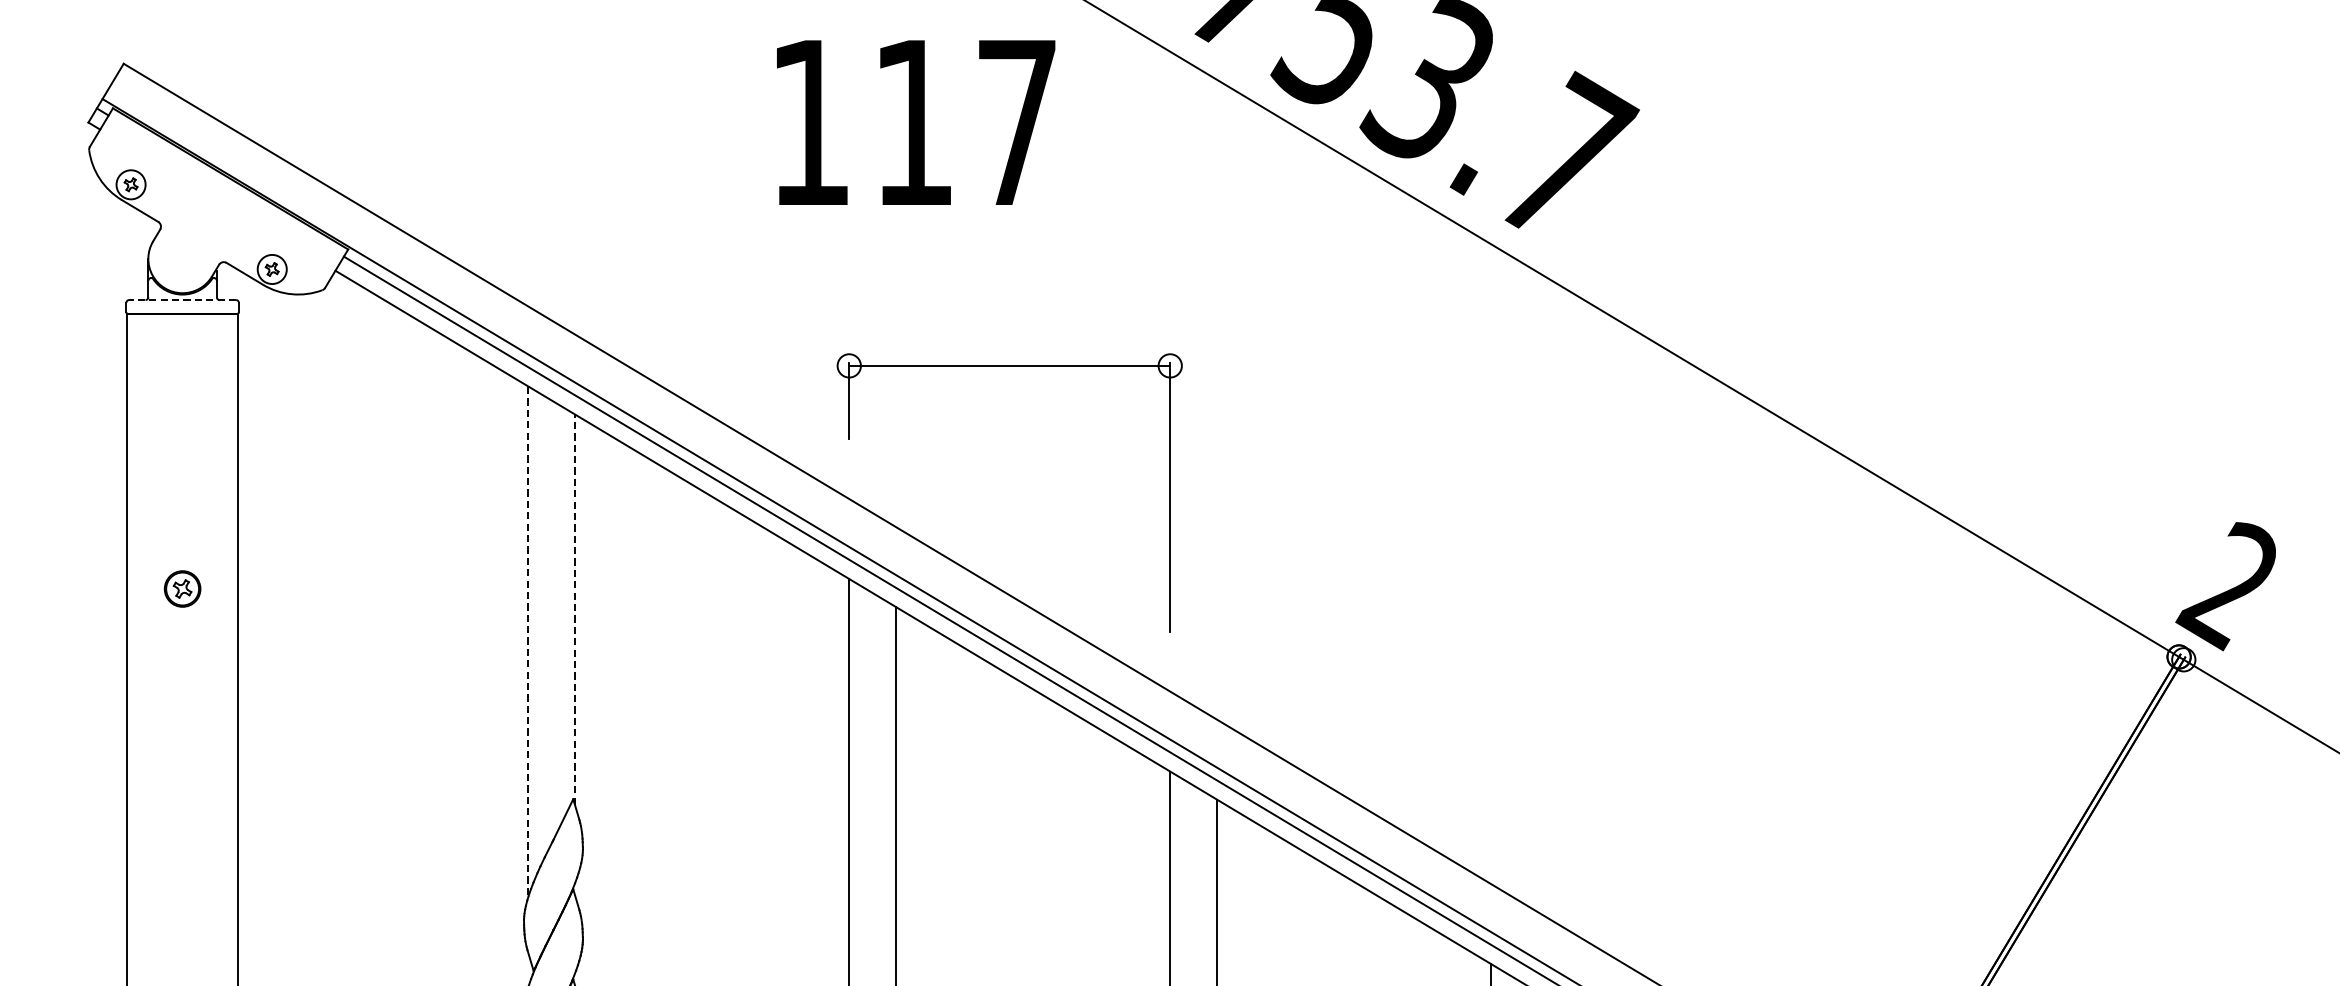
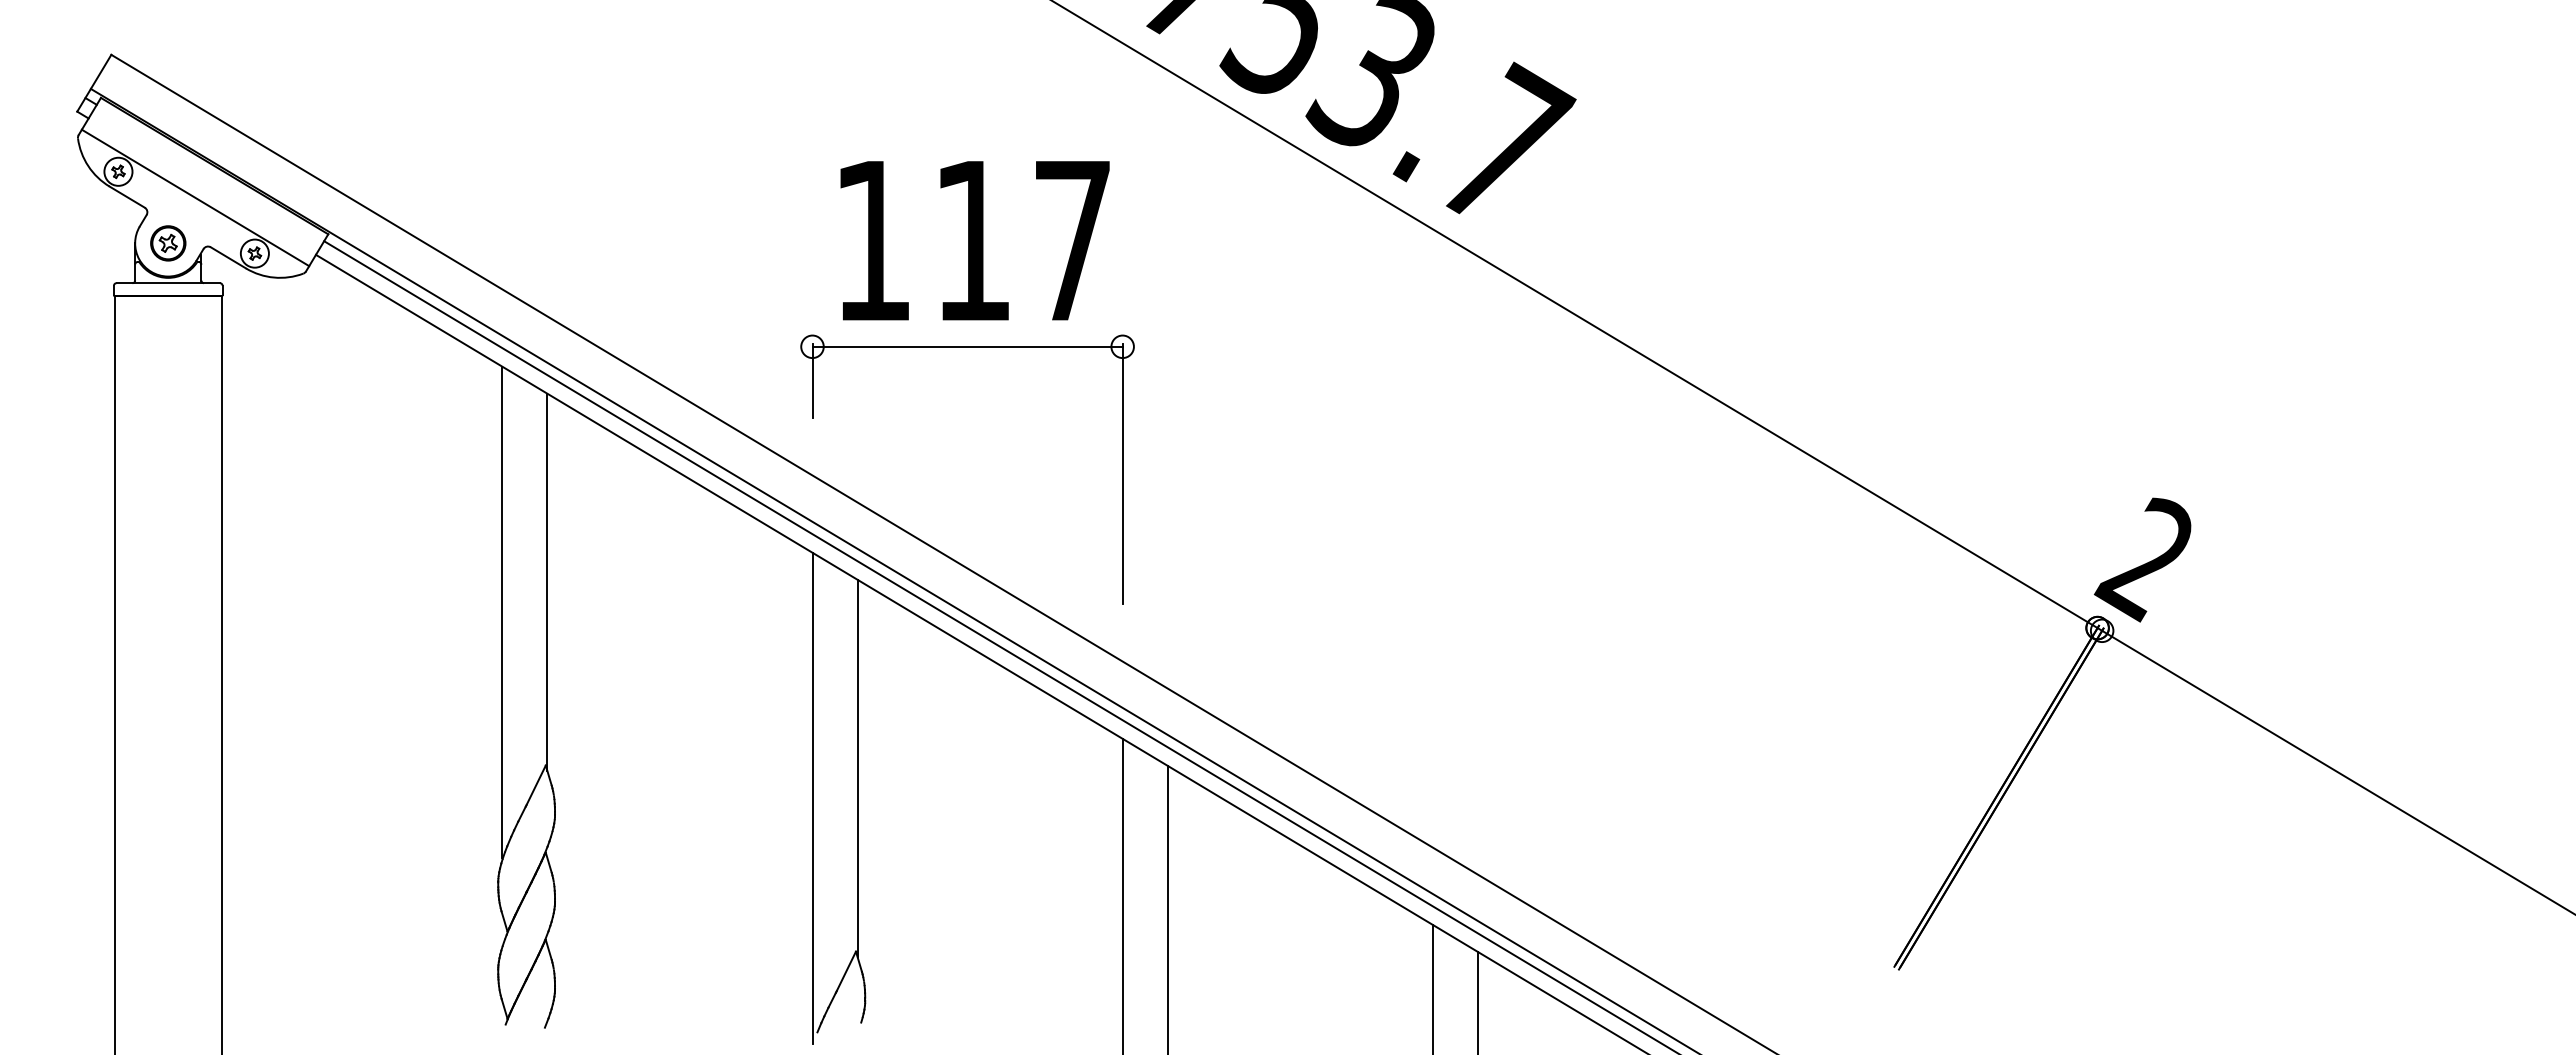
text: (915, 122) -> (974, 240), moved
line: (210, 211) -> (195, 197), added
line: (182, 300) -> (168, 283), dashed -> solid
part: (182, 589) -> (168, 243), moved
line: (575, 609) -> (547, 582), dashed -> solid
line: (528, 640) -> (502, 612), dashed -> solid

